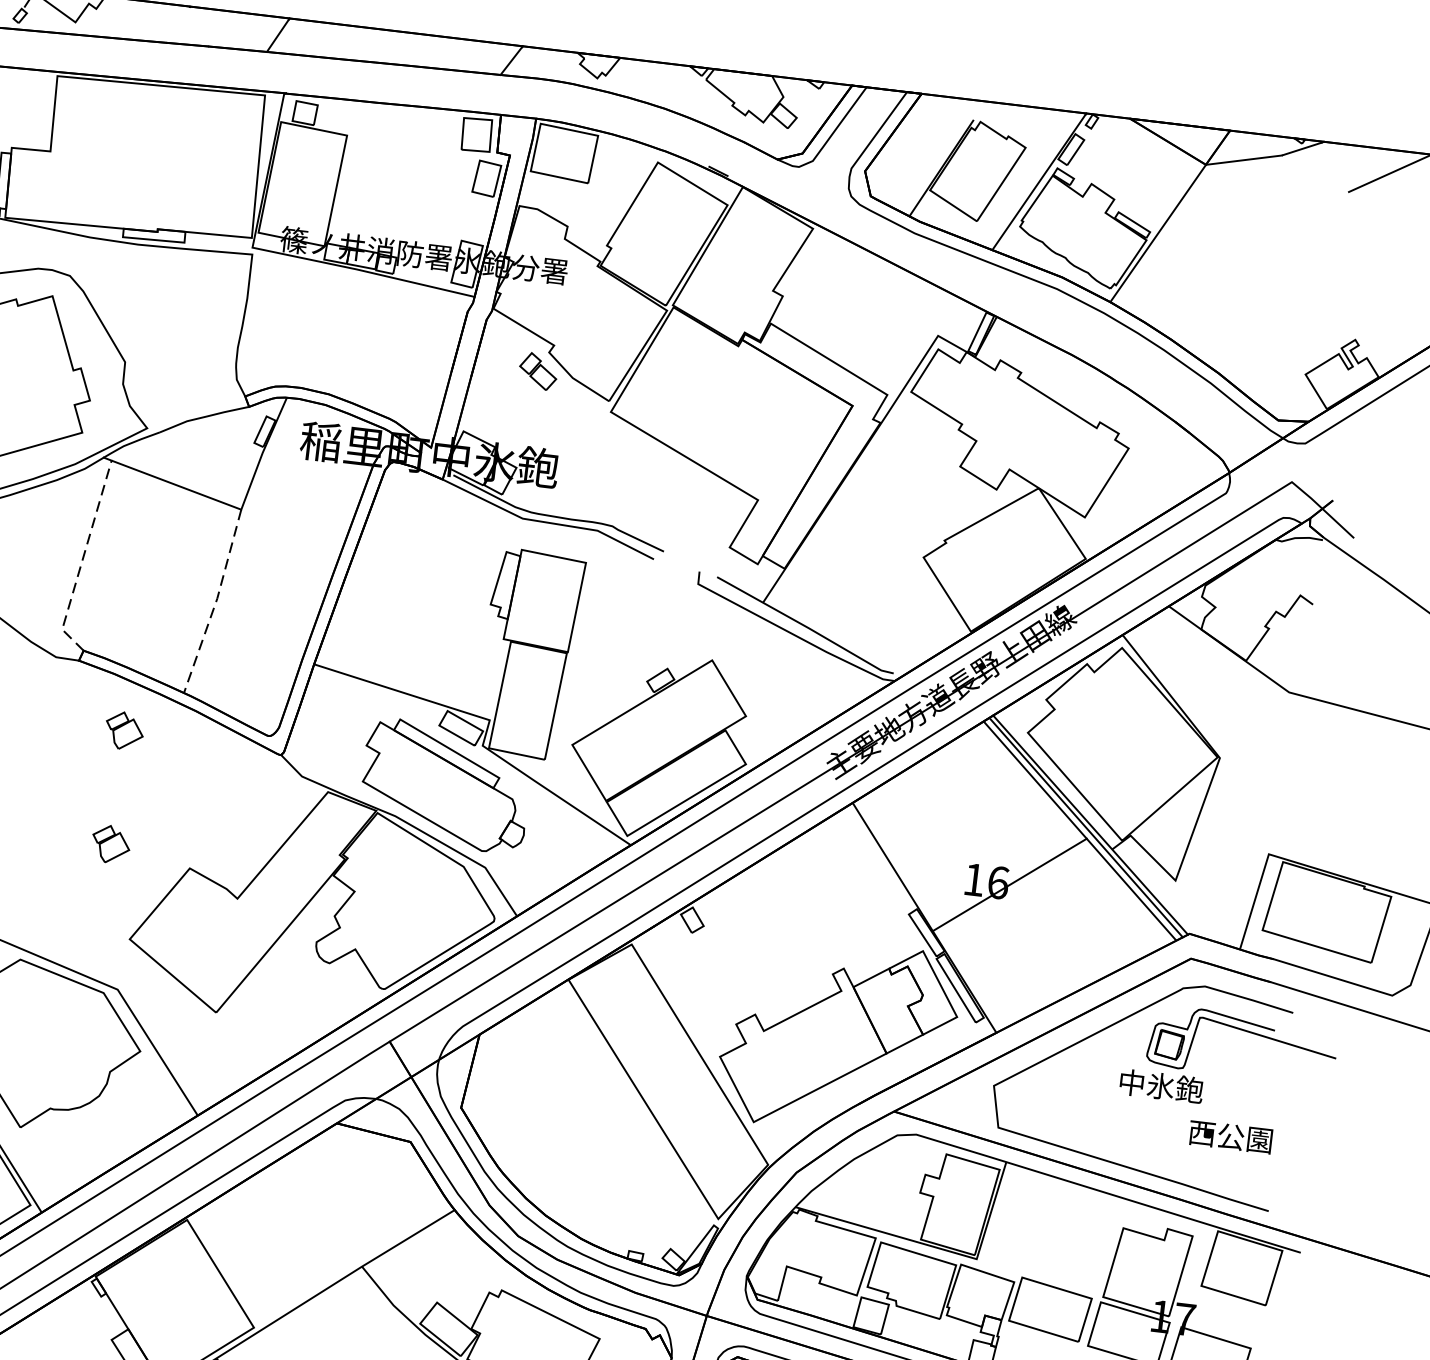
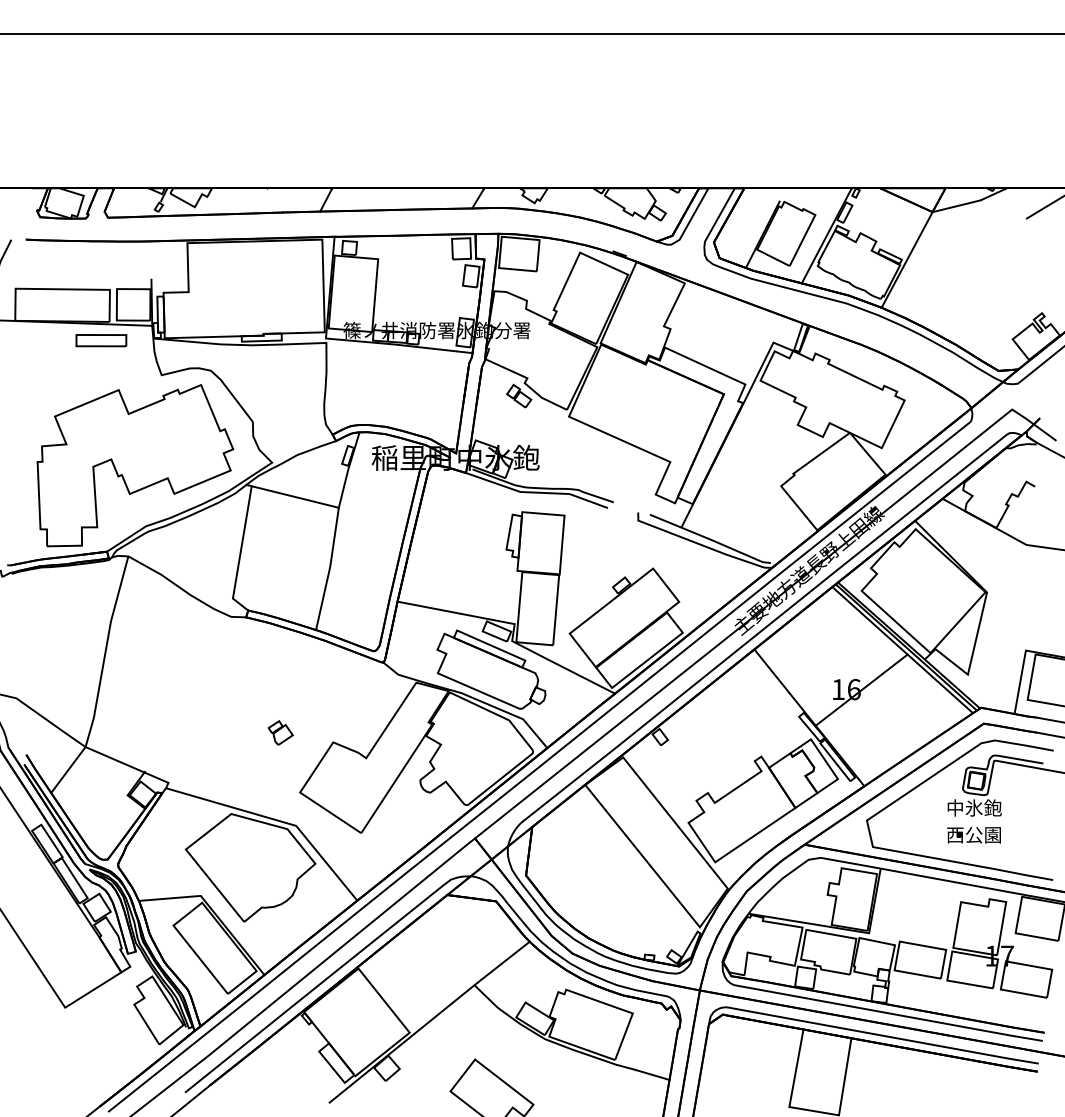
line: (82, 560) -> (240, 552), dashed -> solid
line: (215, 601) -> (329, 568), dashed -> solid
part: (124, 730) -> (280, 658), removed
text: (1229, 1137) -> (973, 835), moved

